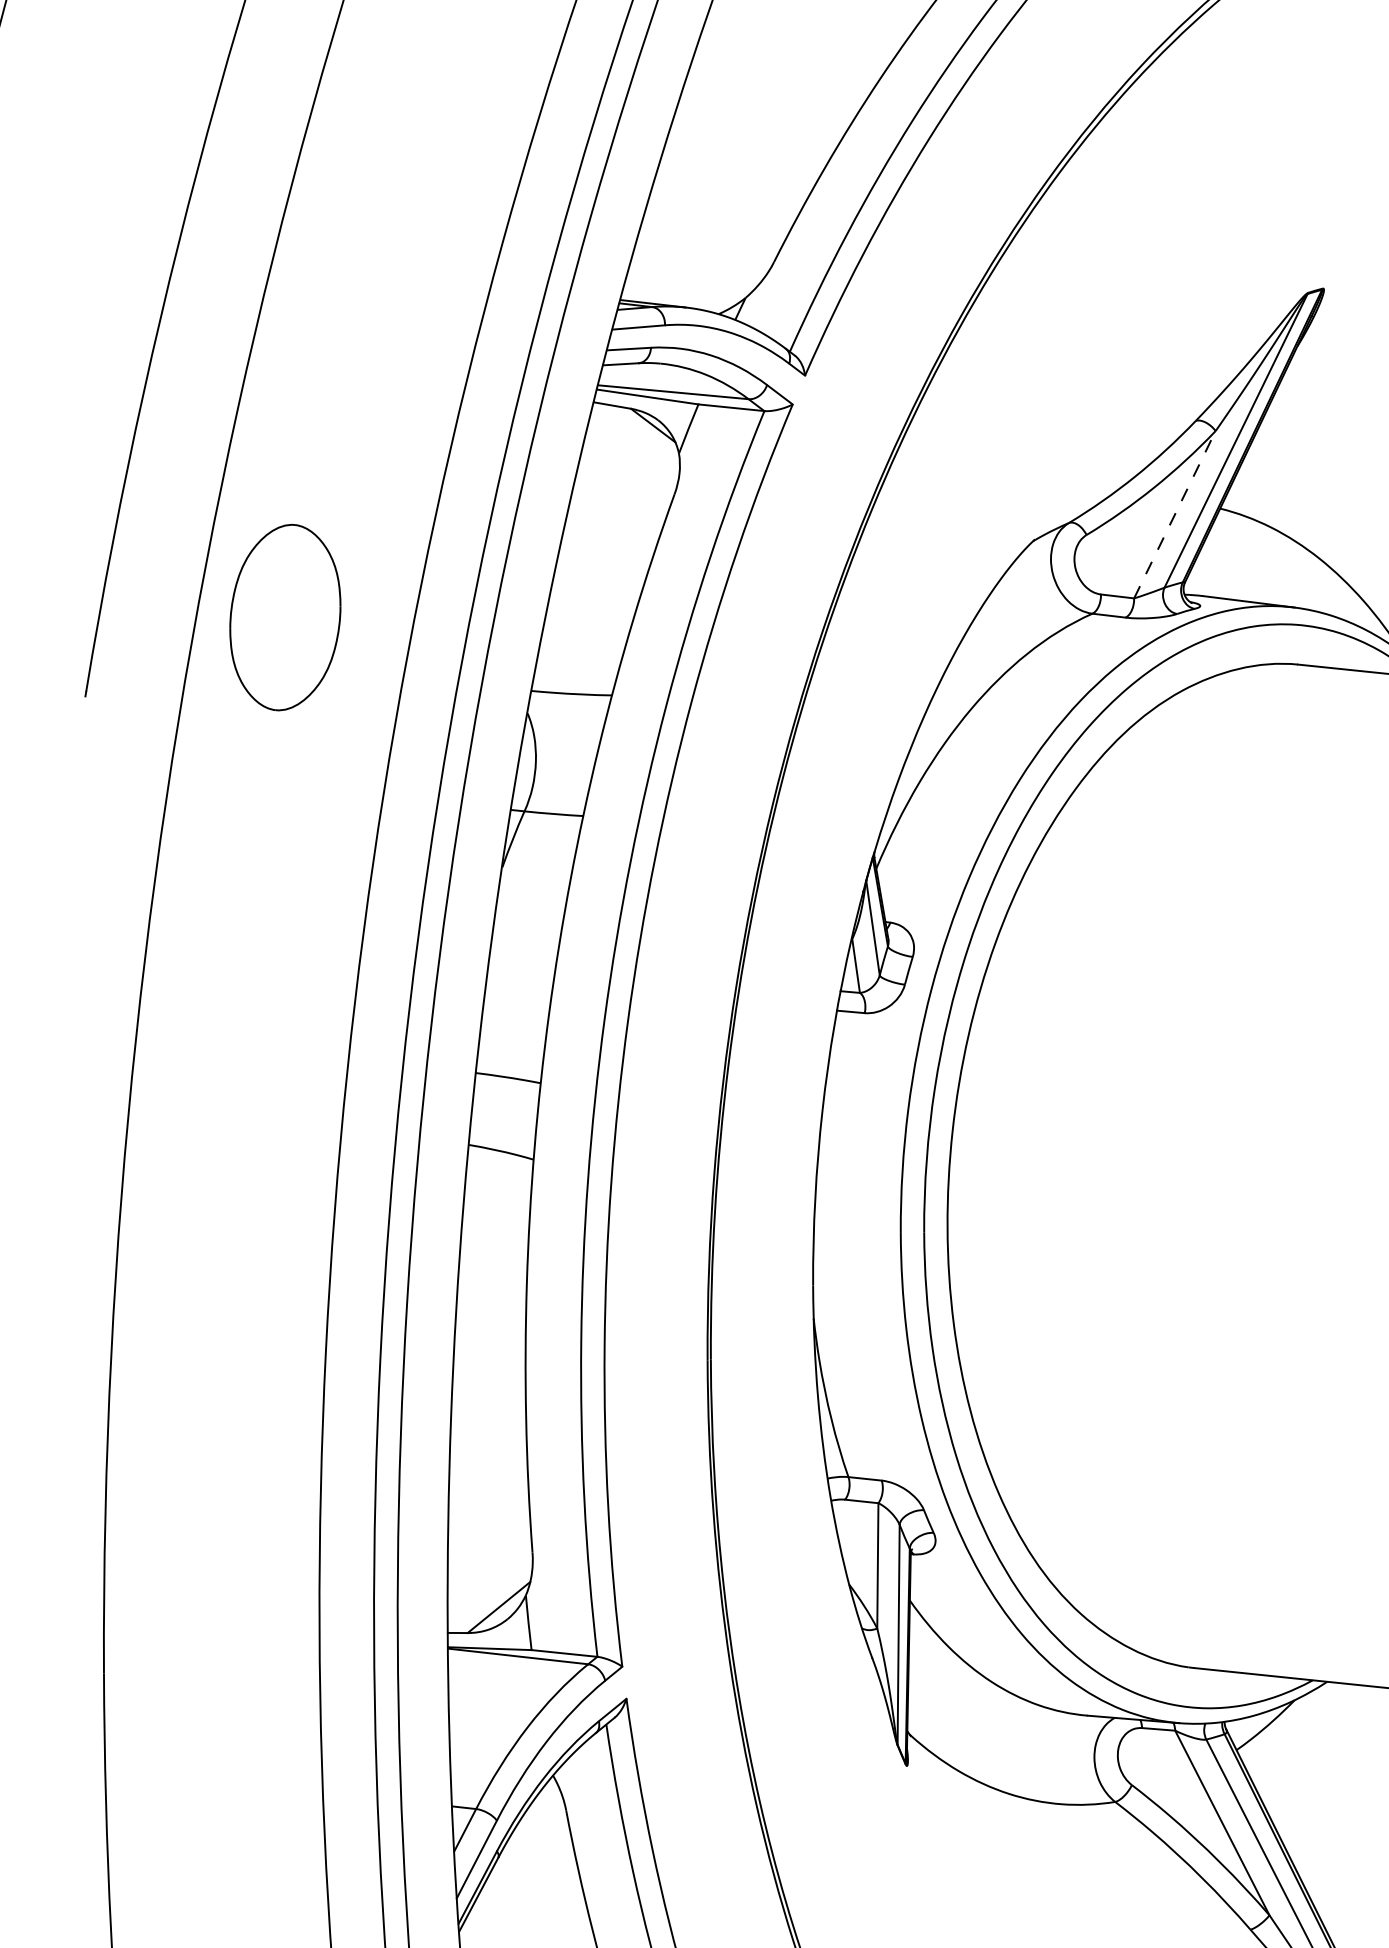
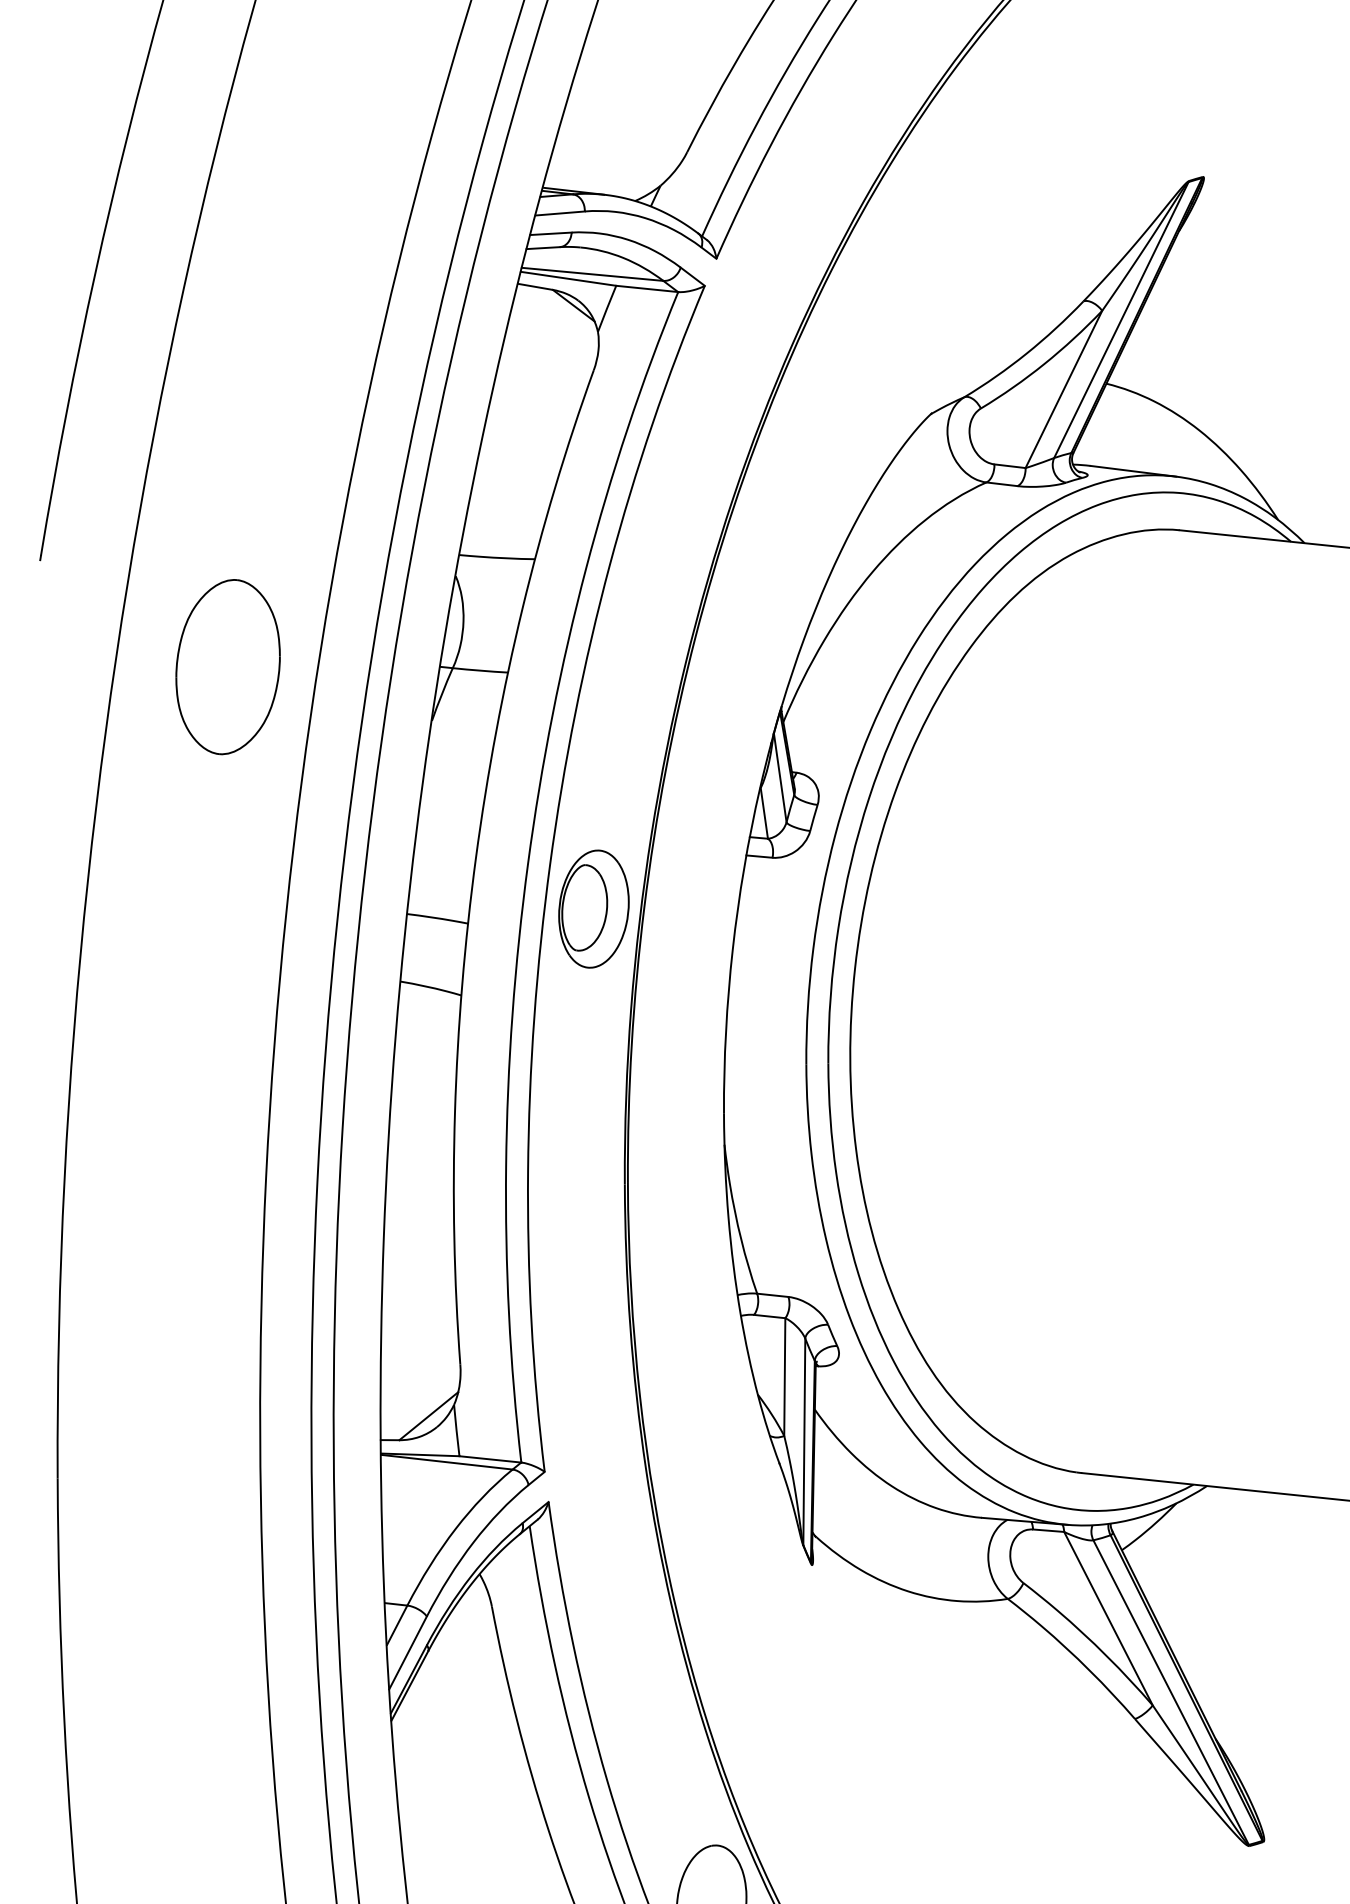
line: (1175, 514) -> (1064, 389), dashed -> solid
part: (284, 618) -> (227, 667), moved
part: (674, 1067) -> (593, 908), added

